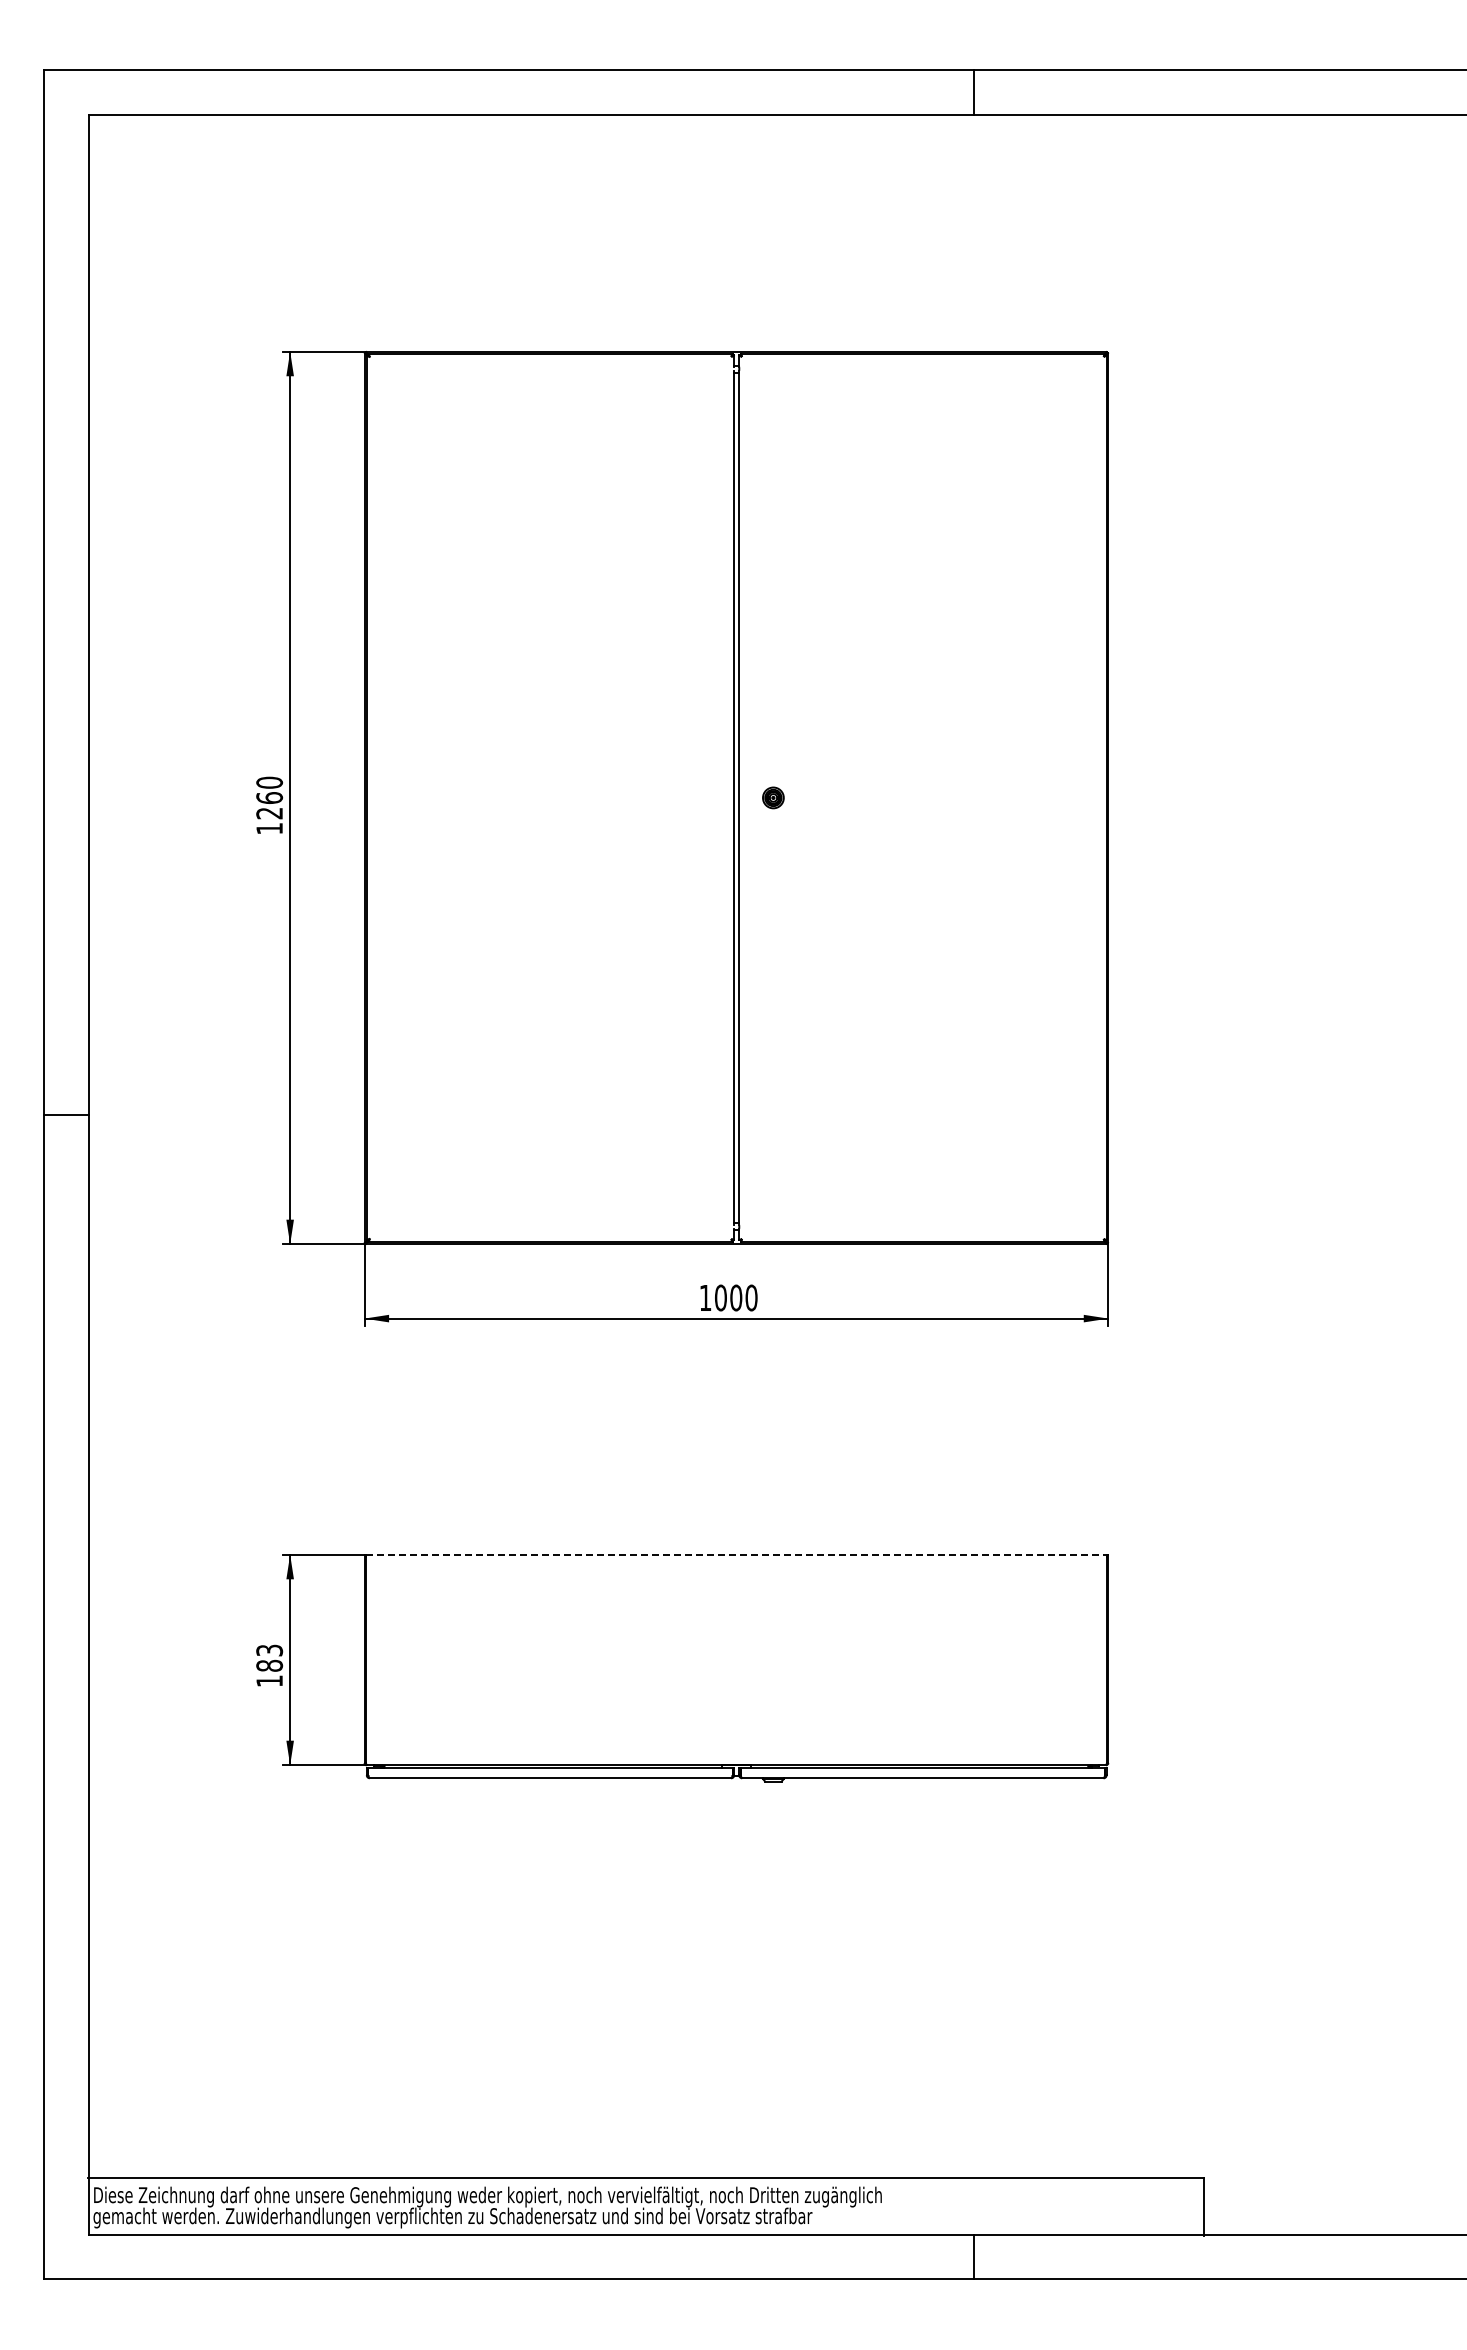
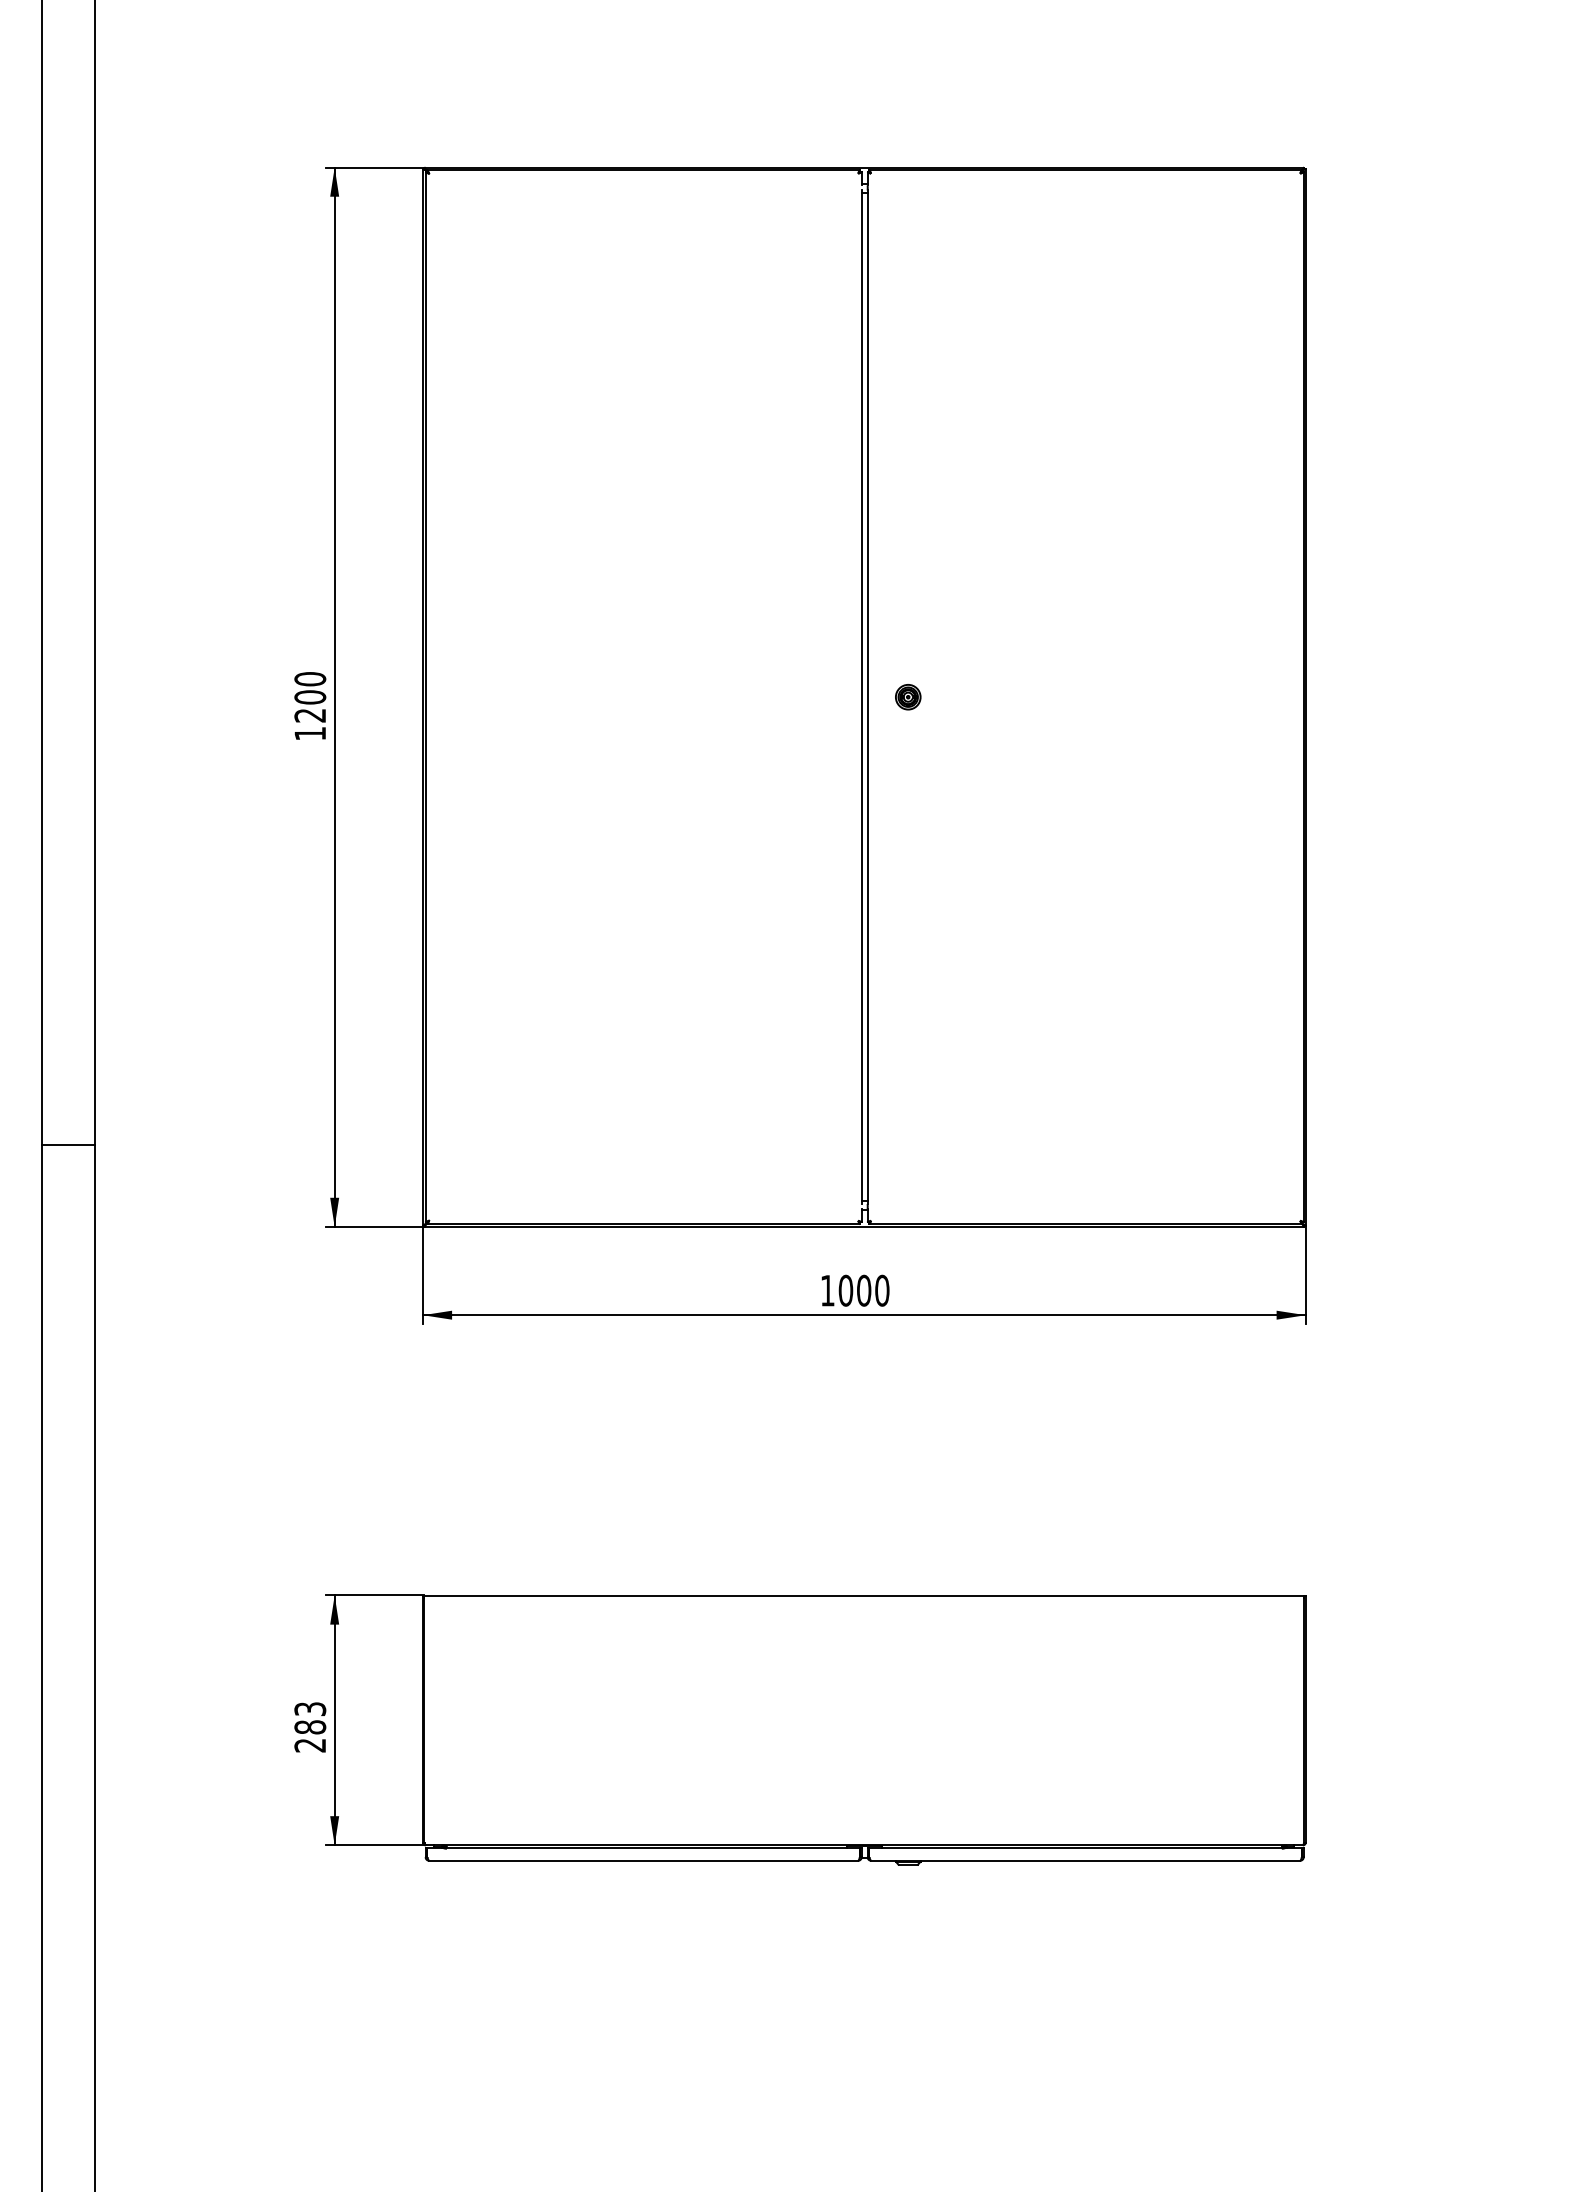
text: (269, 798) -> (310, 697), 1260 -> 1200
line: (65, 1115) -> (68, 1145), moved
line: (736, 1554) -> (864, 1595), dashed -> solid
text: (269, 1681) -> (310, 1745), 183 -> 283

